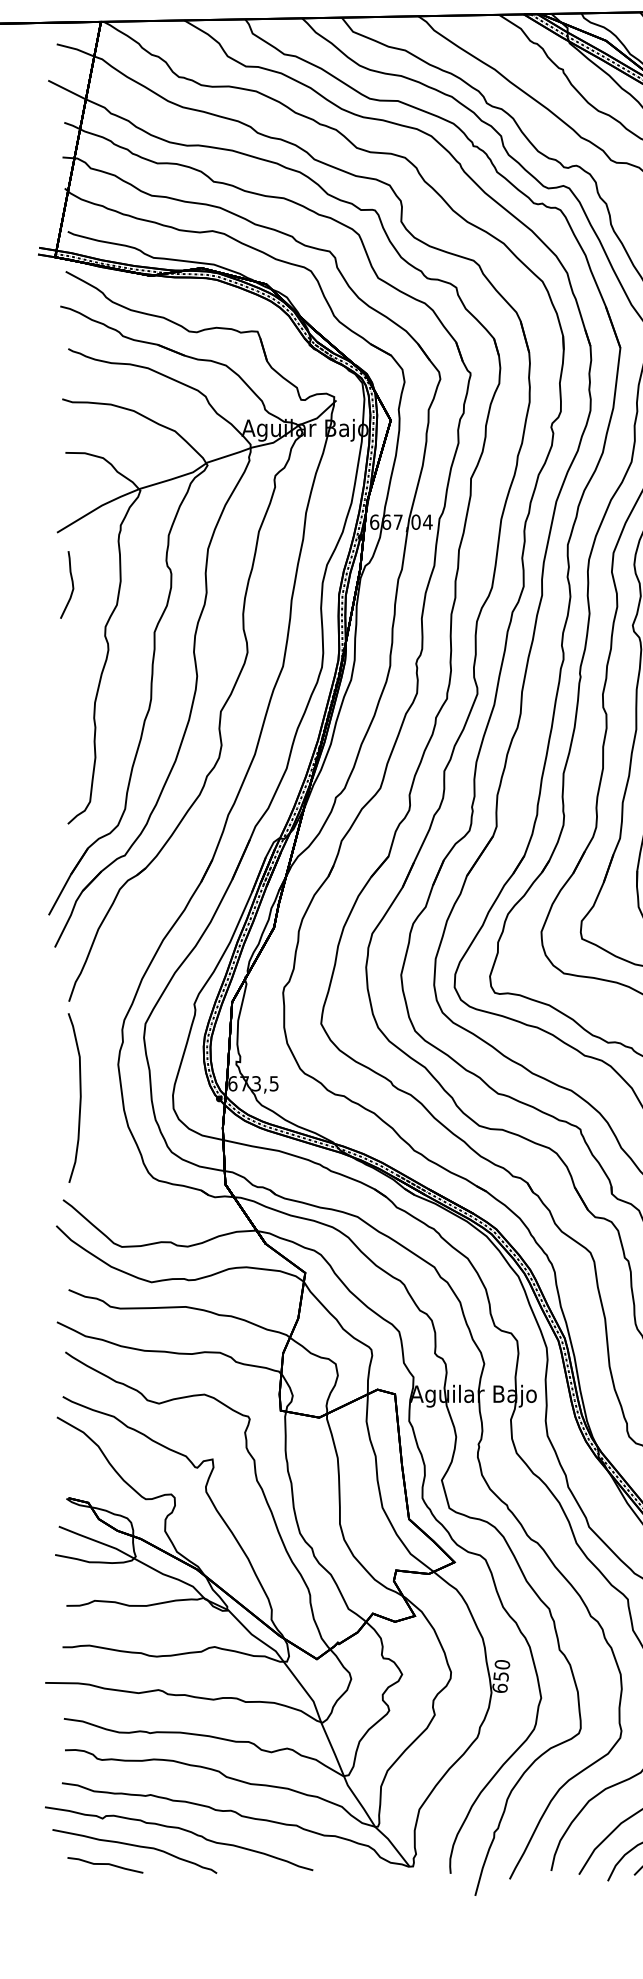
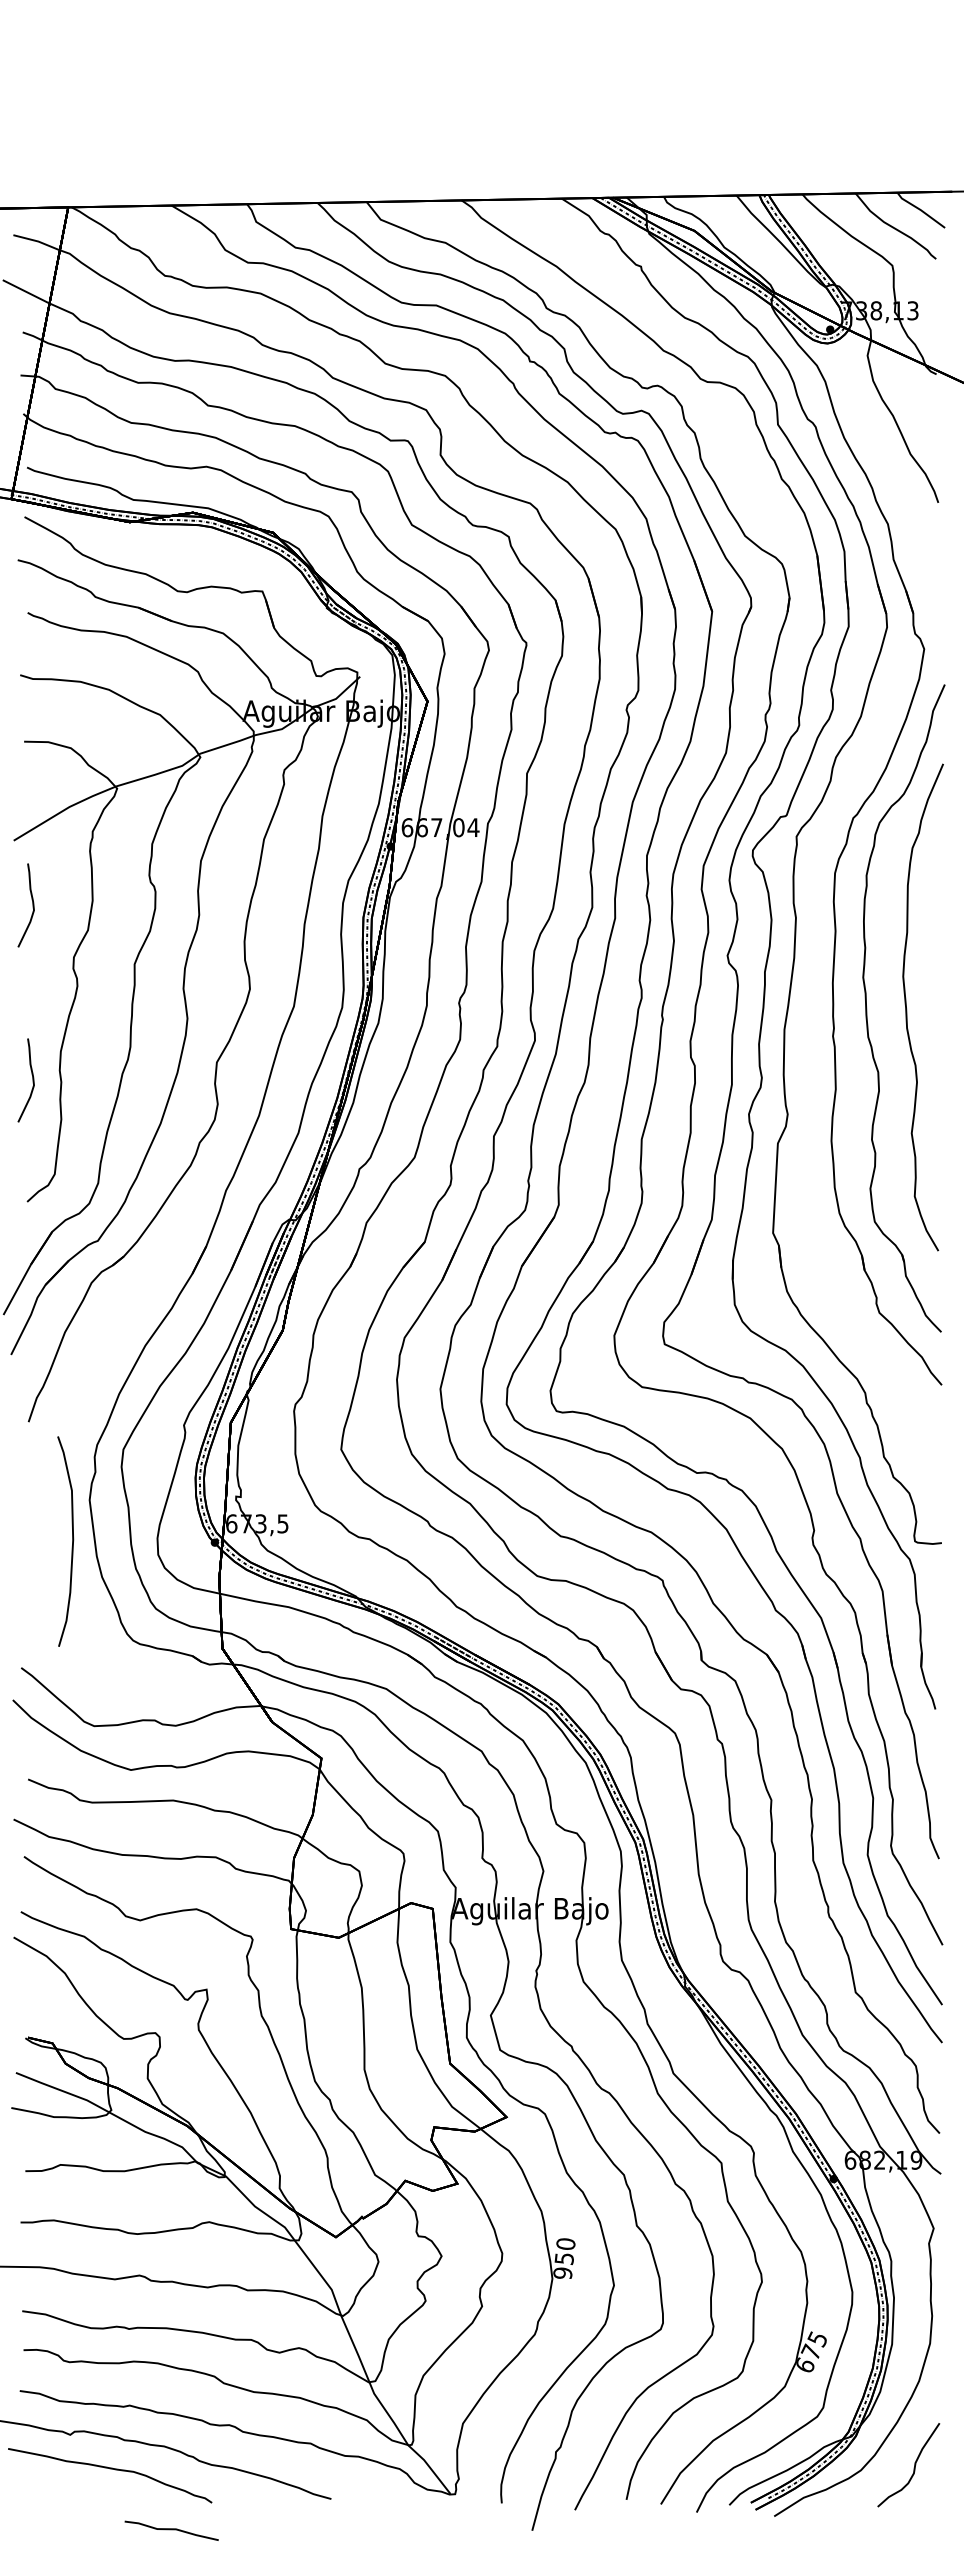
curve: (72, 726) -> (32, 1080), added
curve: (80, 1097) -> (72, 1541), moved
text: (499, 1688) -> (562, 2273), 650 -> 950
curve: (105, 1865) -> (171, 2530), moved

